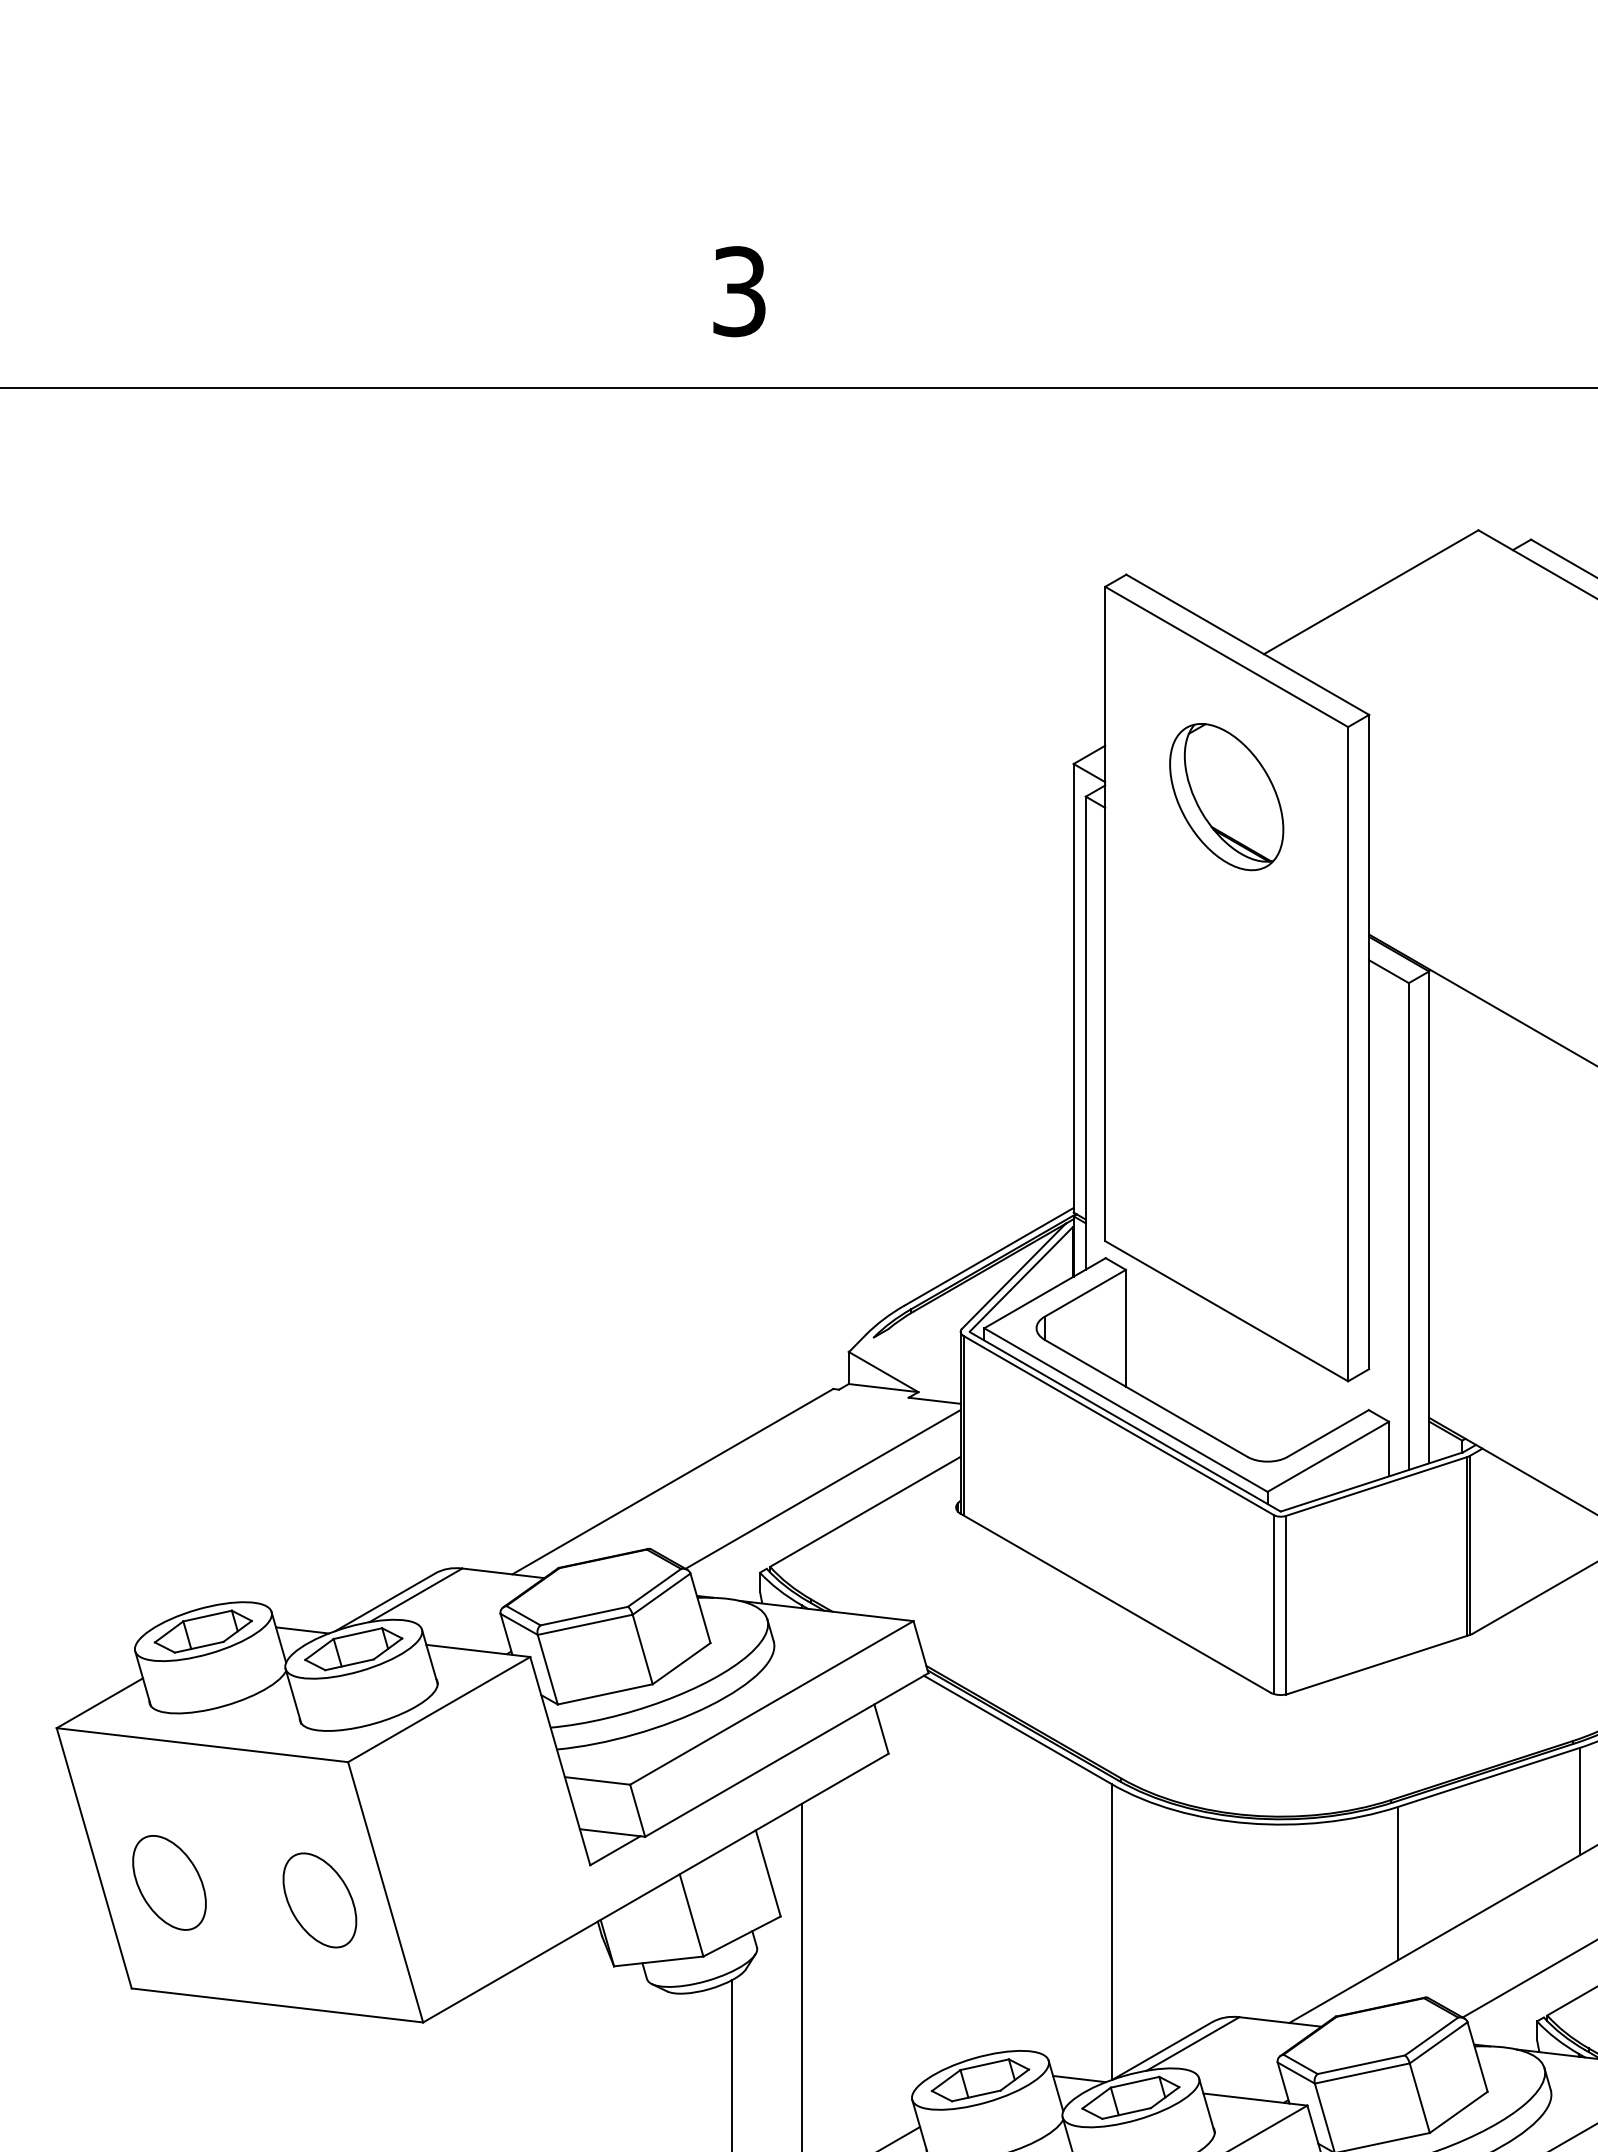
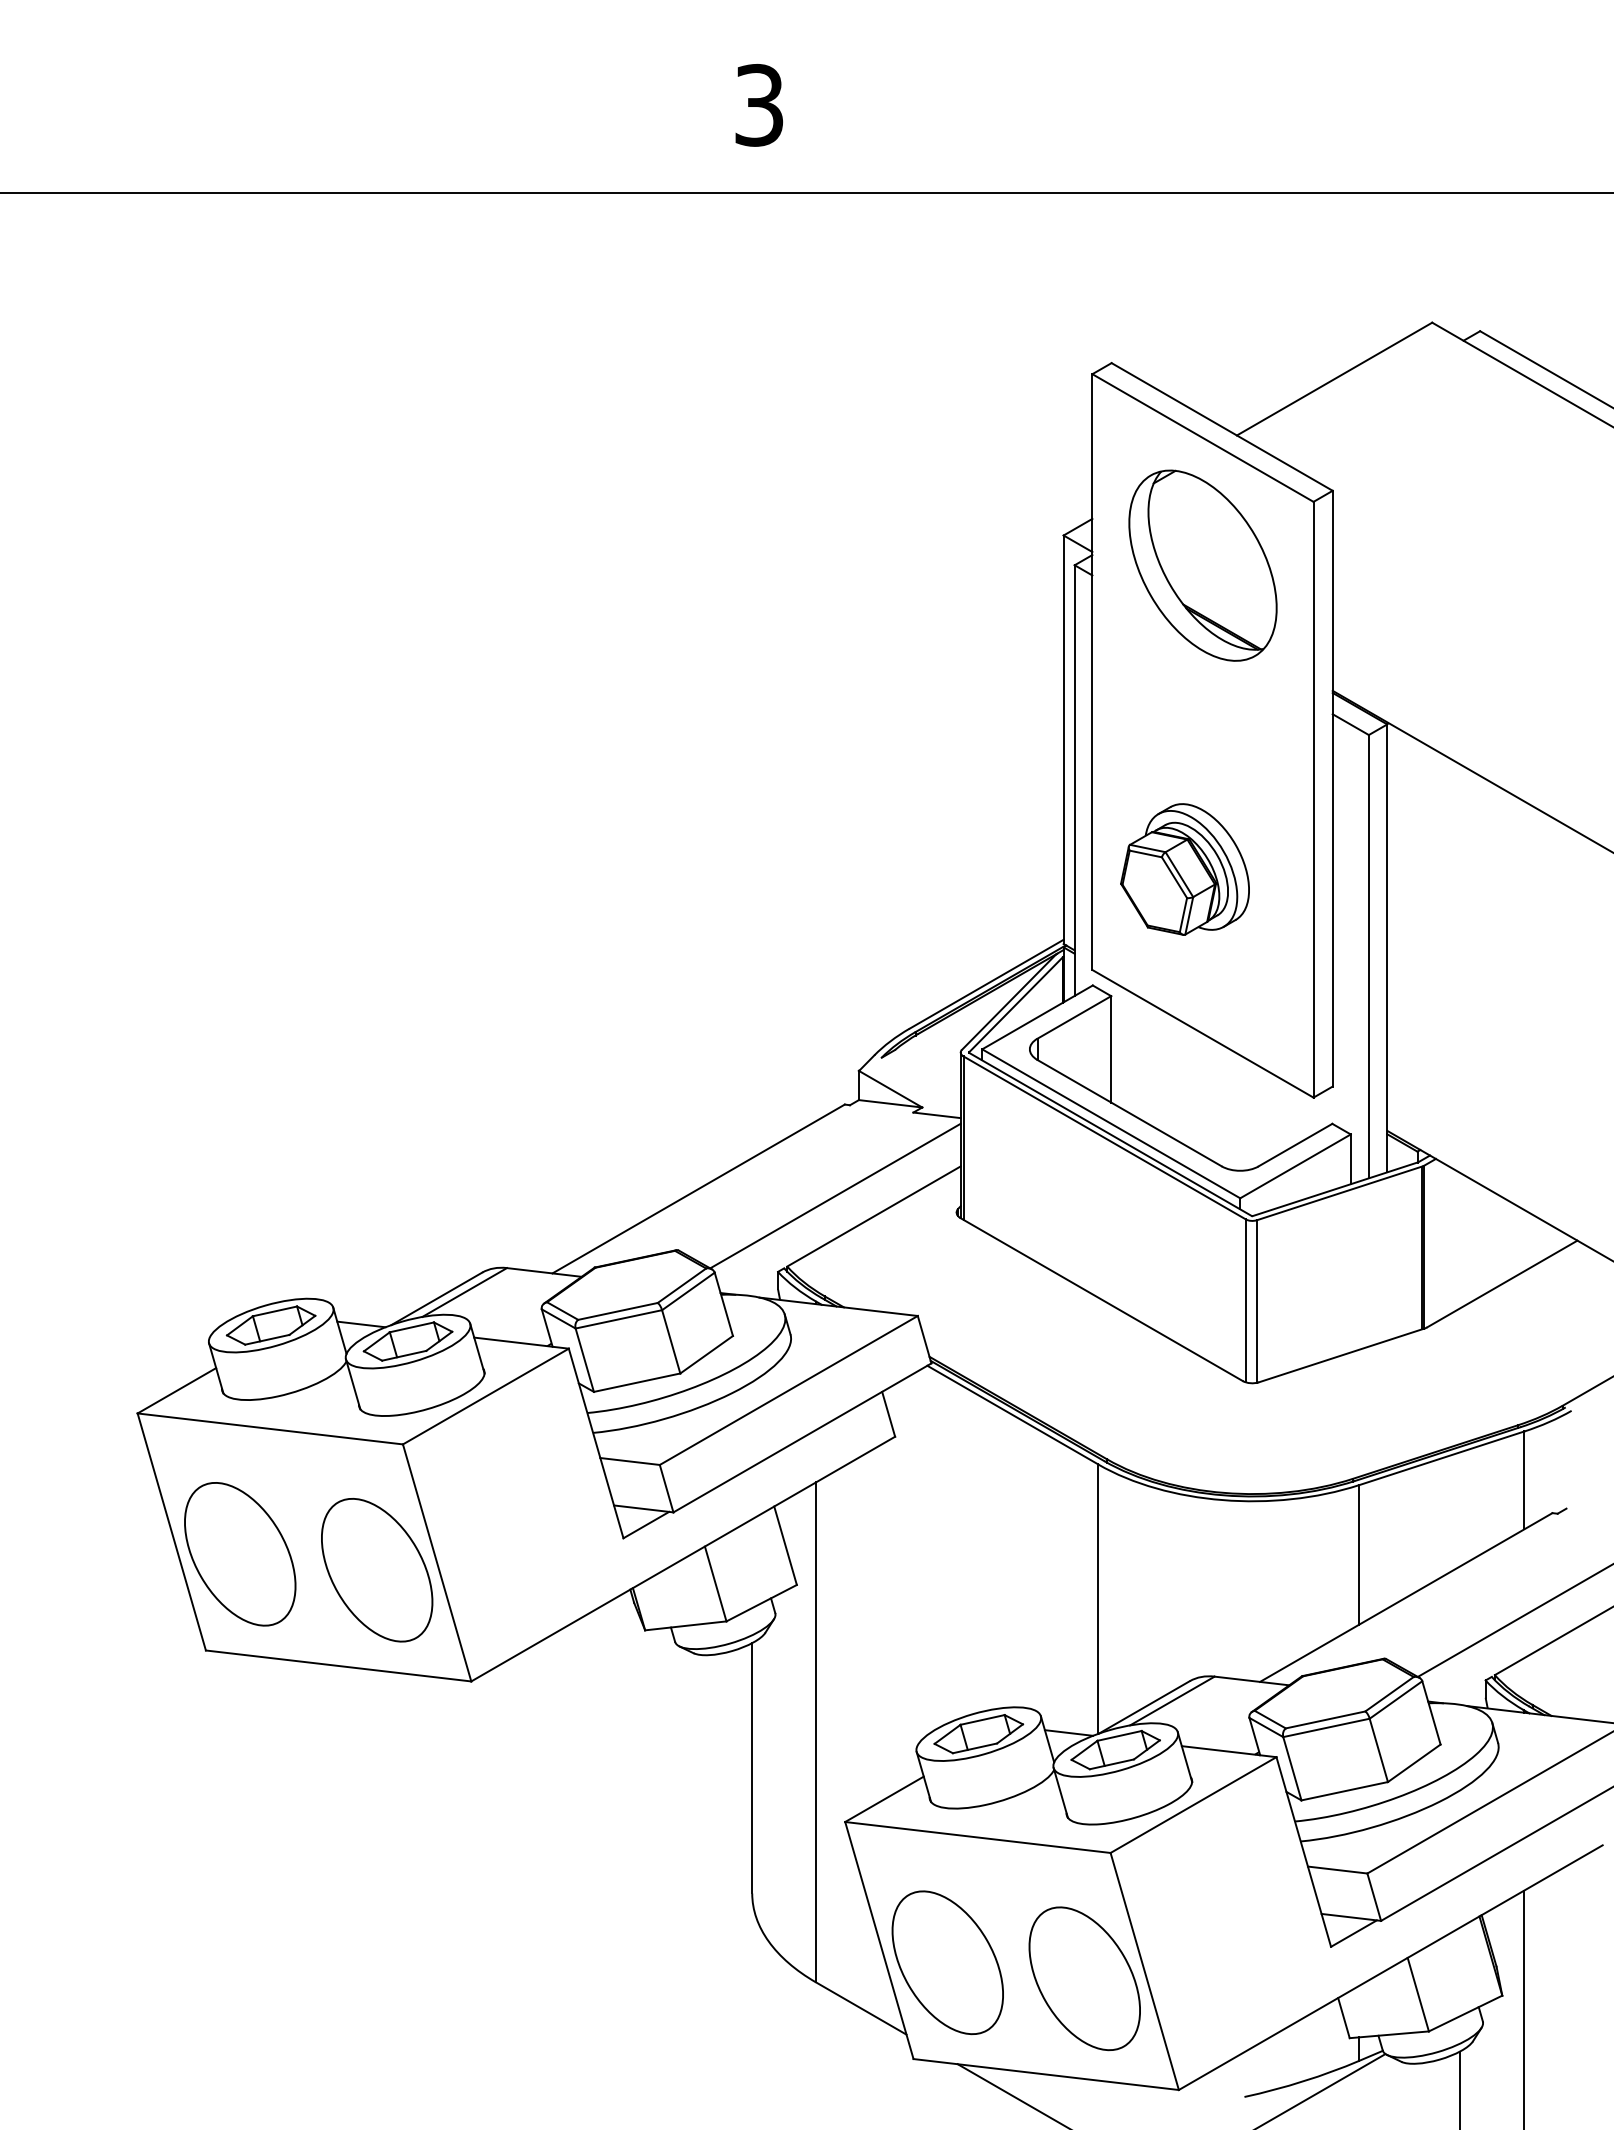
part: (1226, 796) -> (1202, 565), size x1.43
part: (1206, 1130) -> (1184, 869), added
part: (169, 1883) -> (240, 1554), size x1.67
part: (320, 1900) -> (377, 1570), size x1.67

